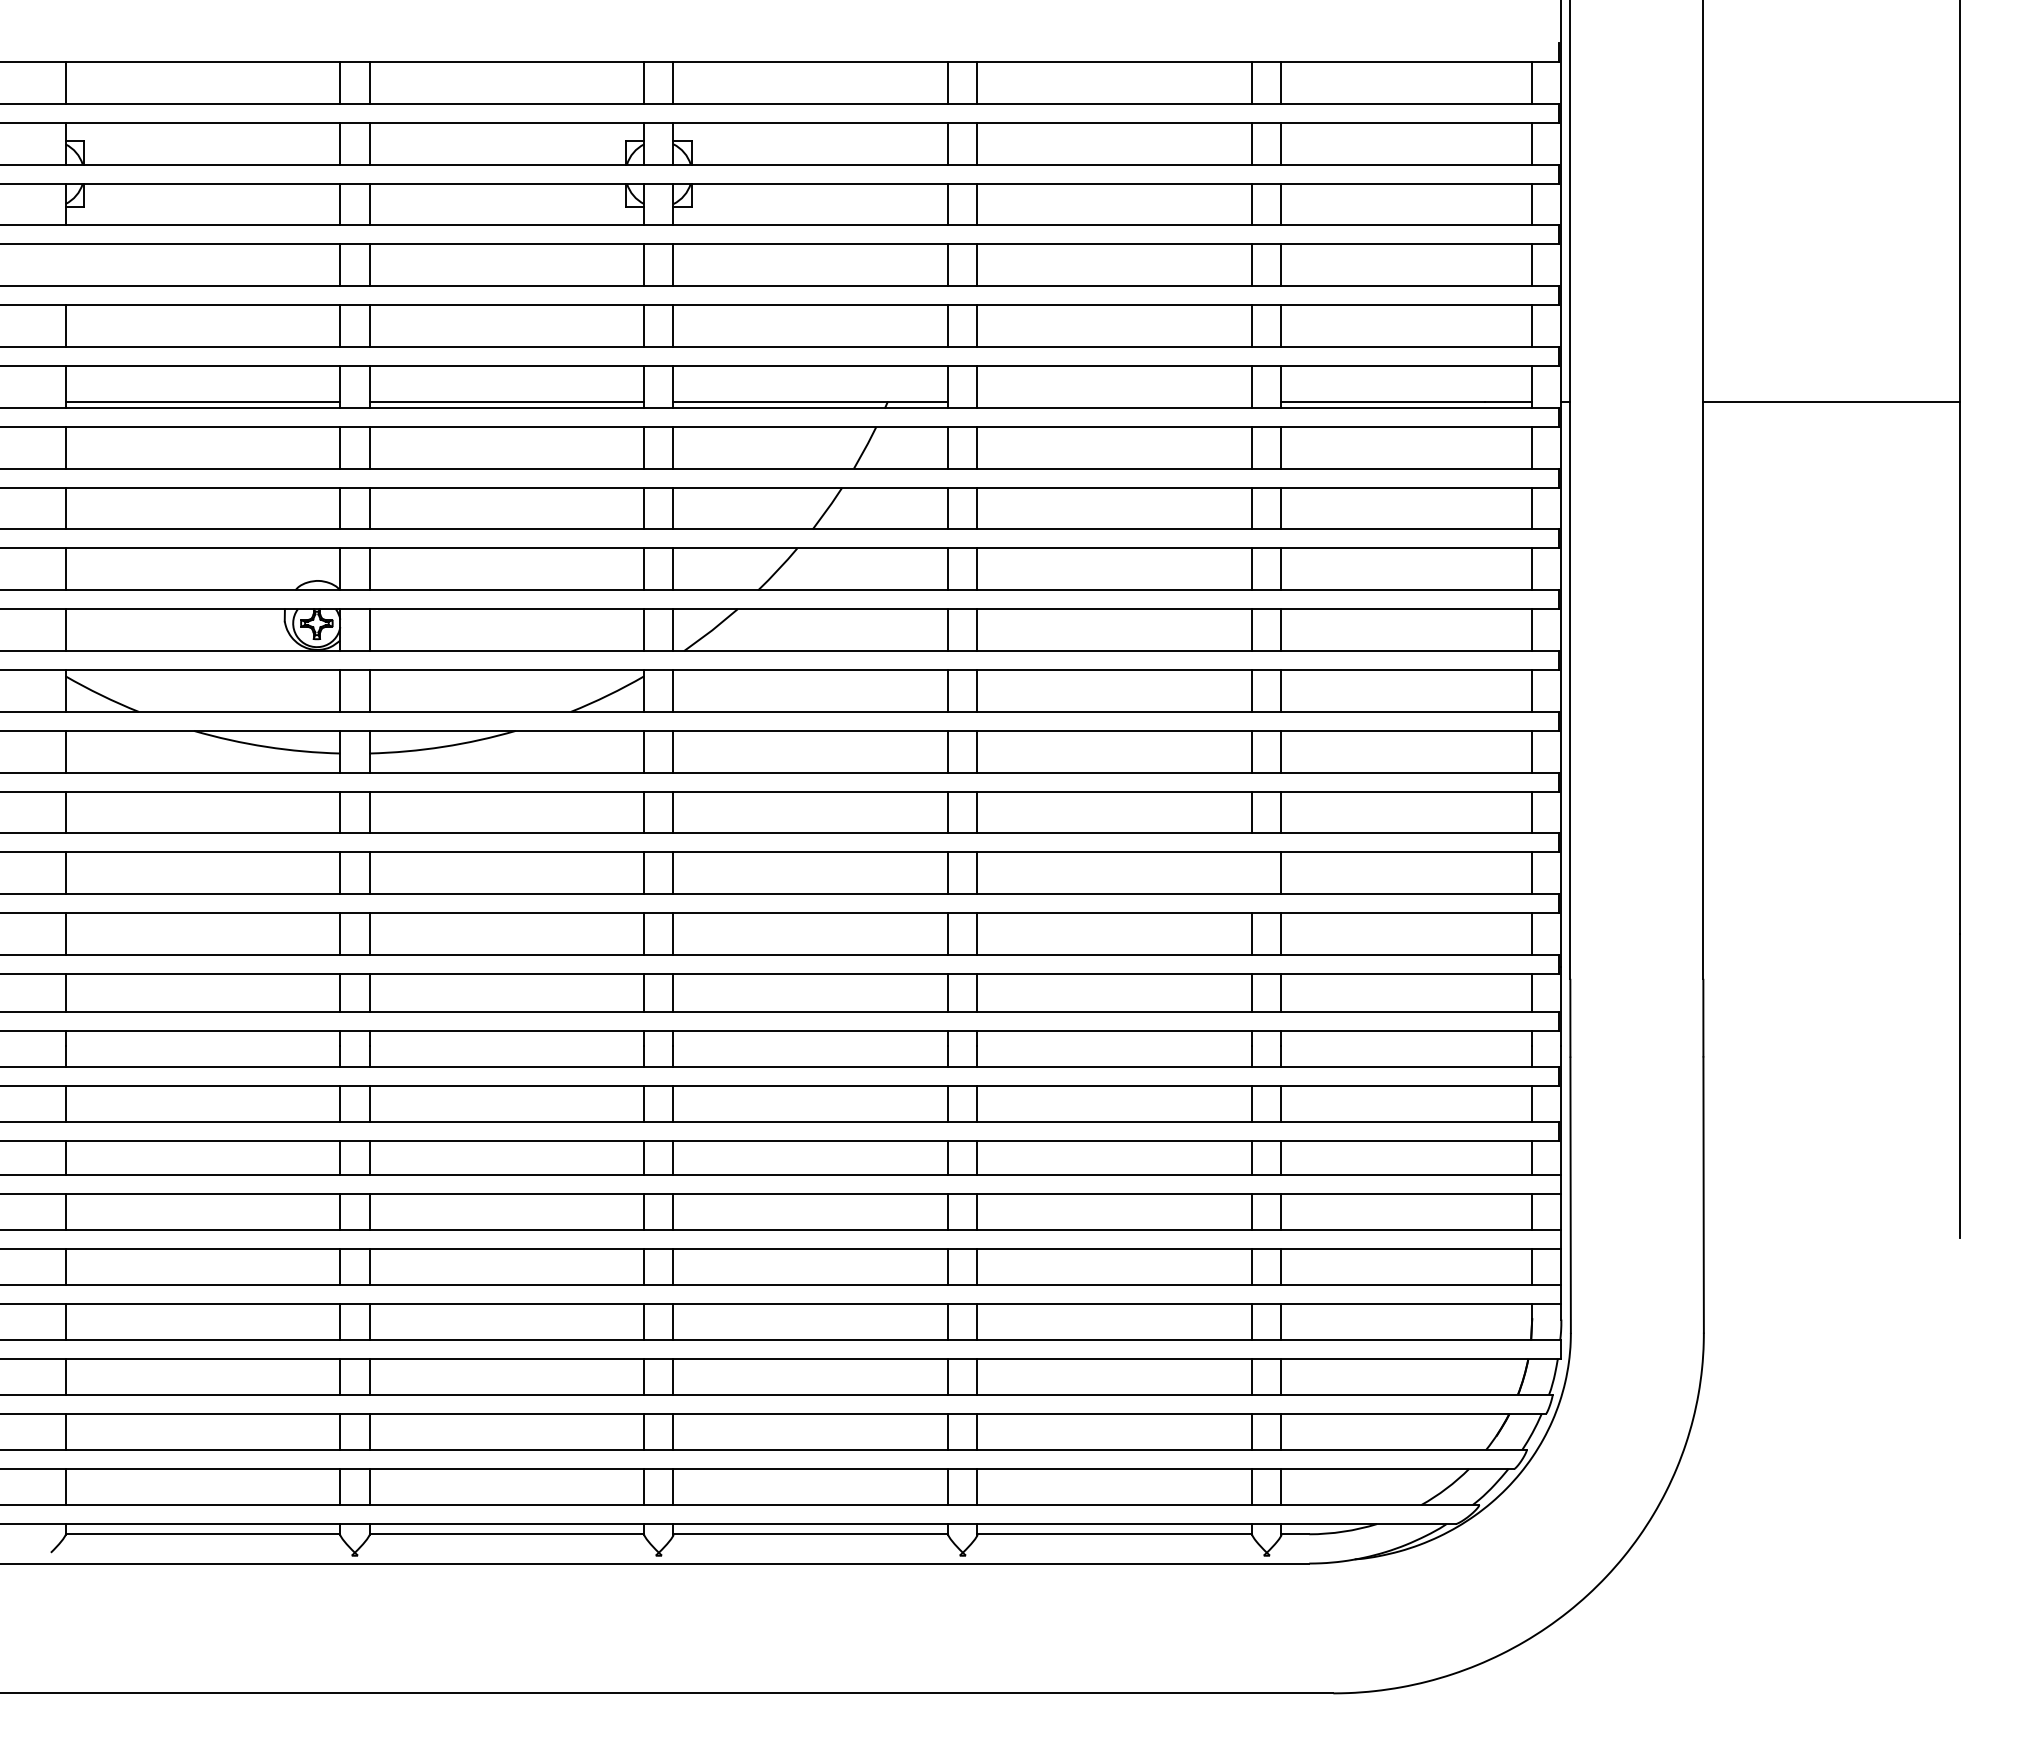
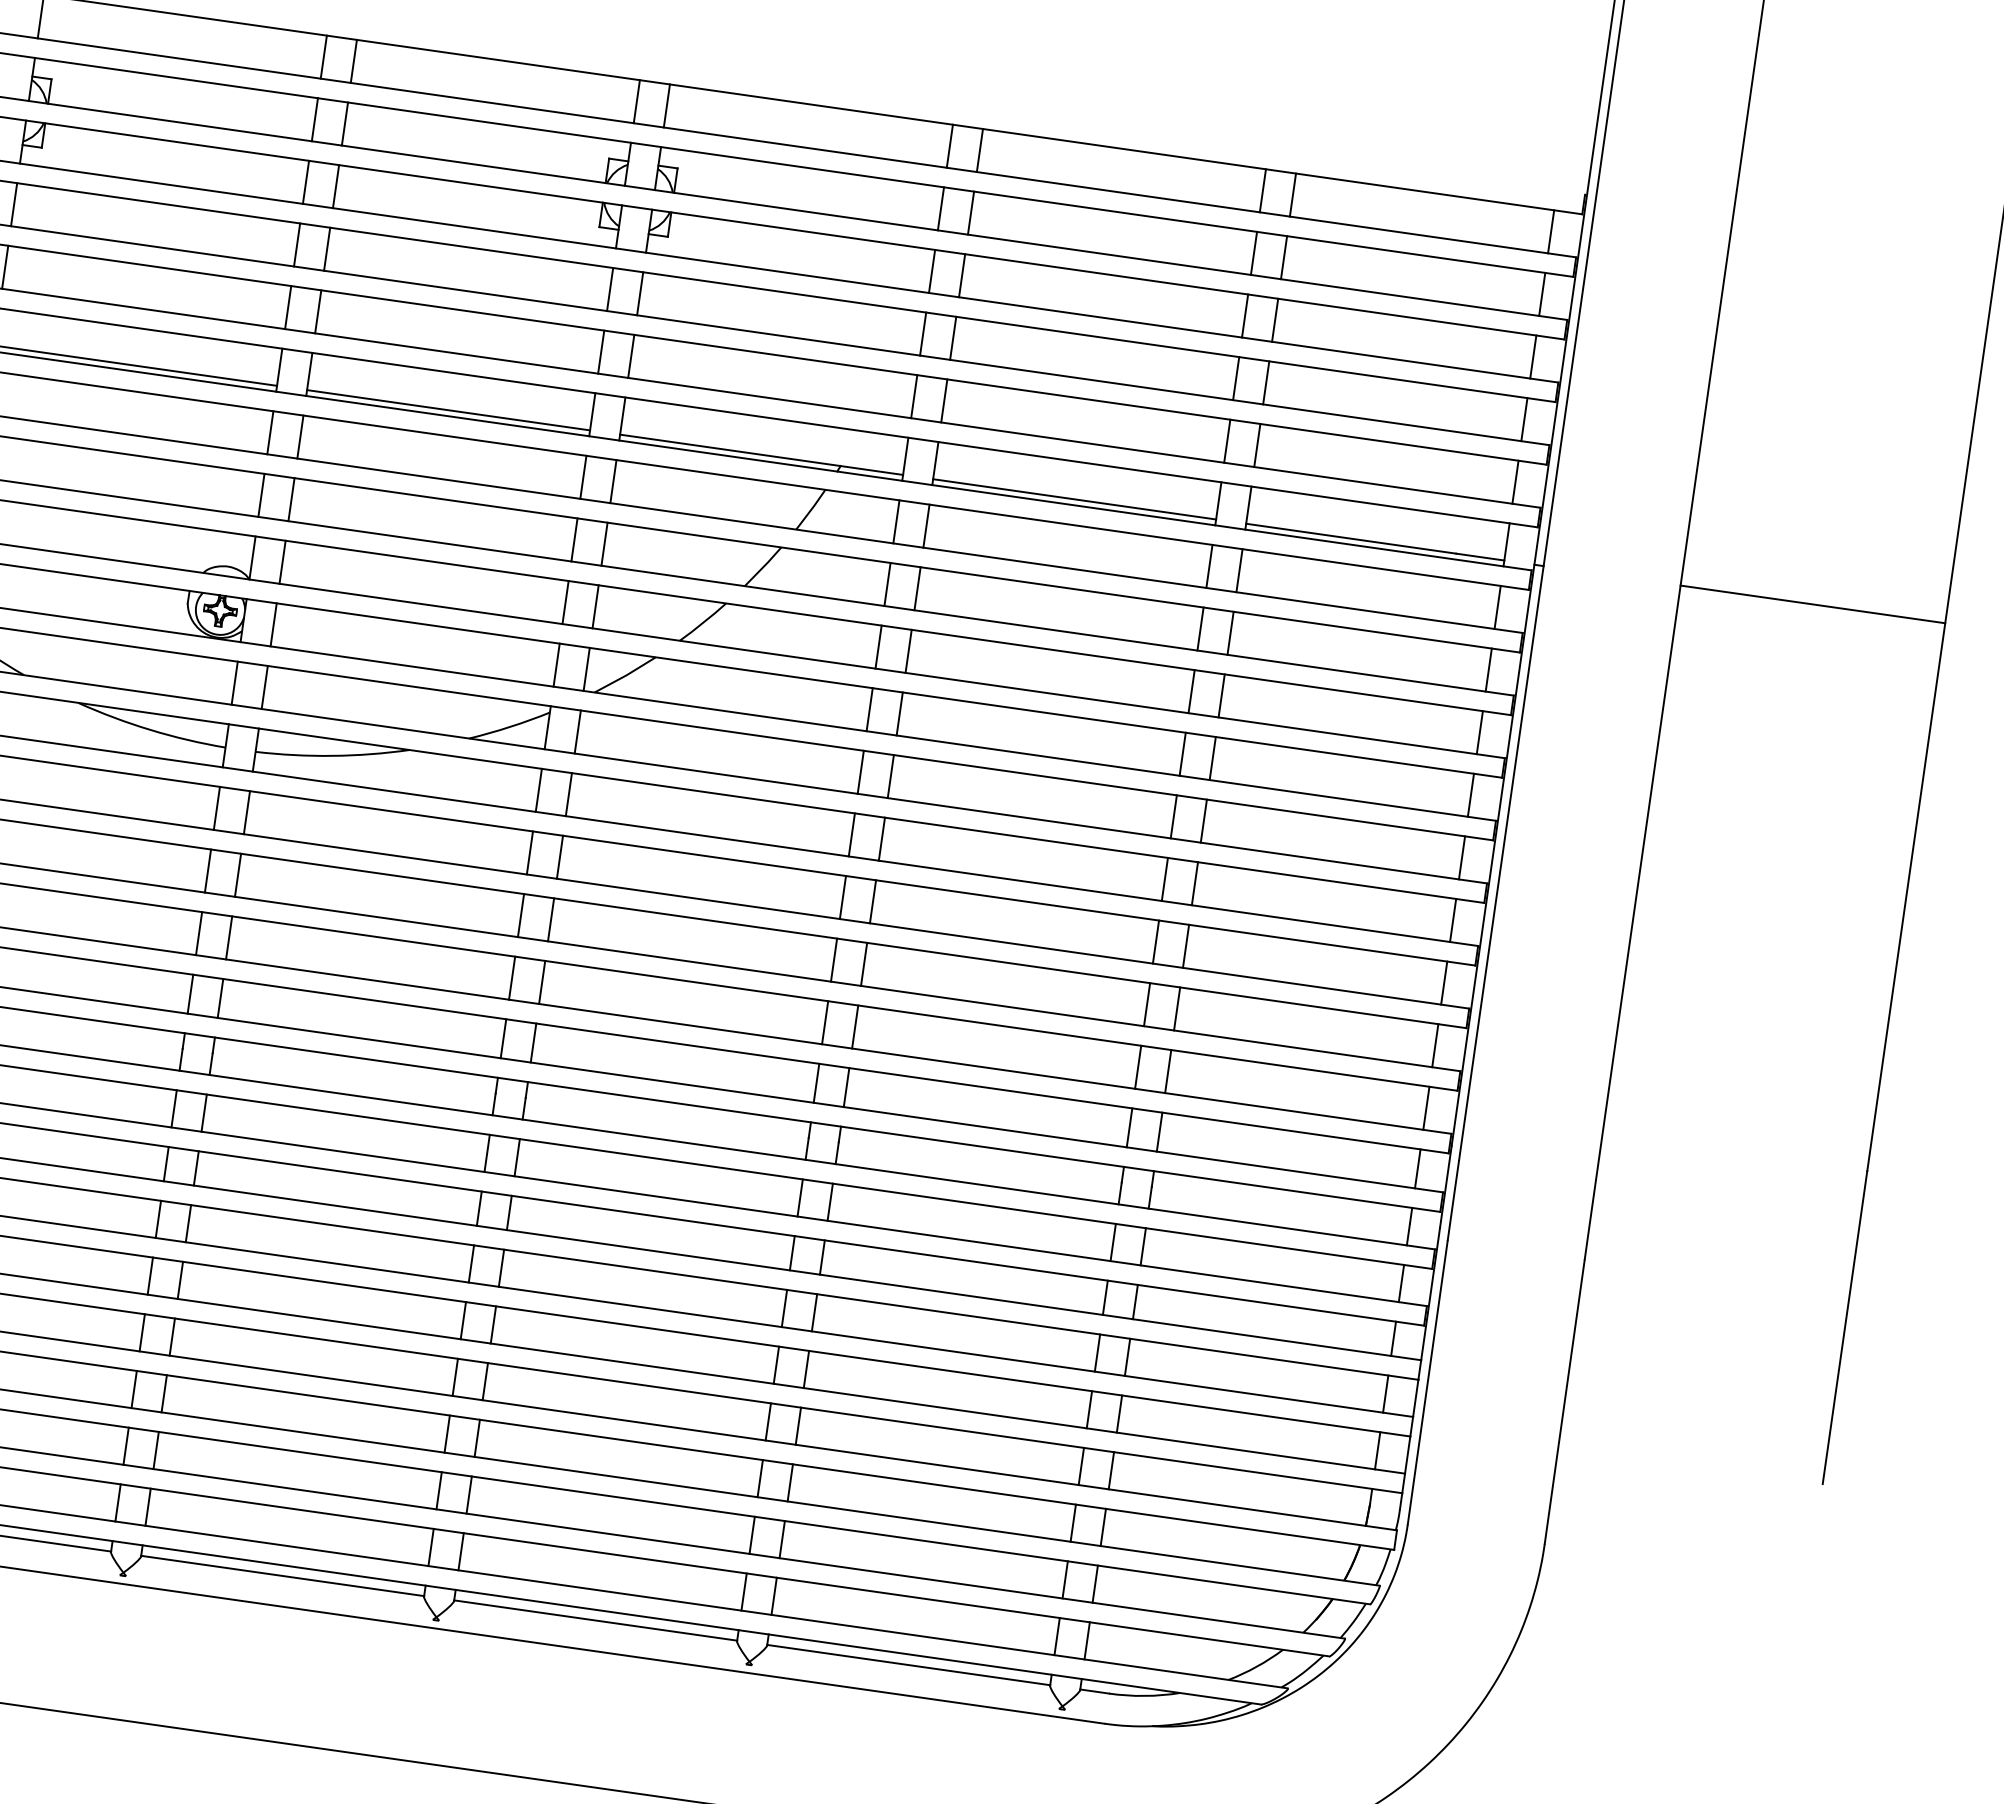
line: (65, 265) -> (14, 204), added
line: (1114, 402) -> (1074, 499), added
line: (1252, 873) -> (1147, 1004), added

